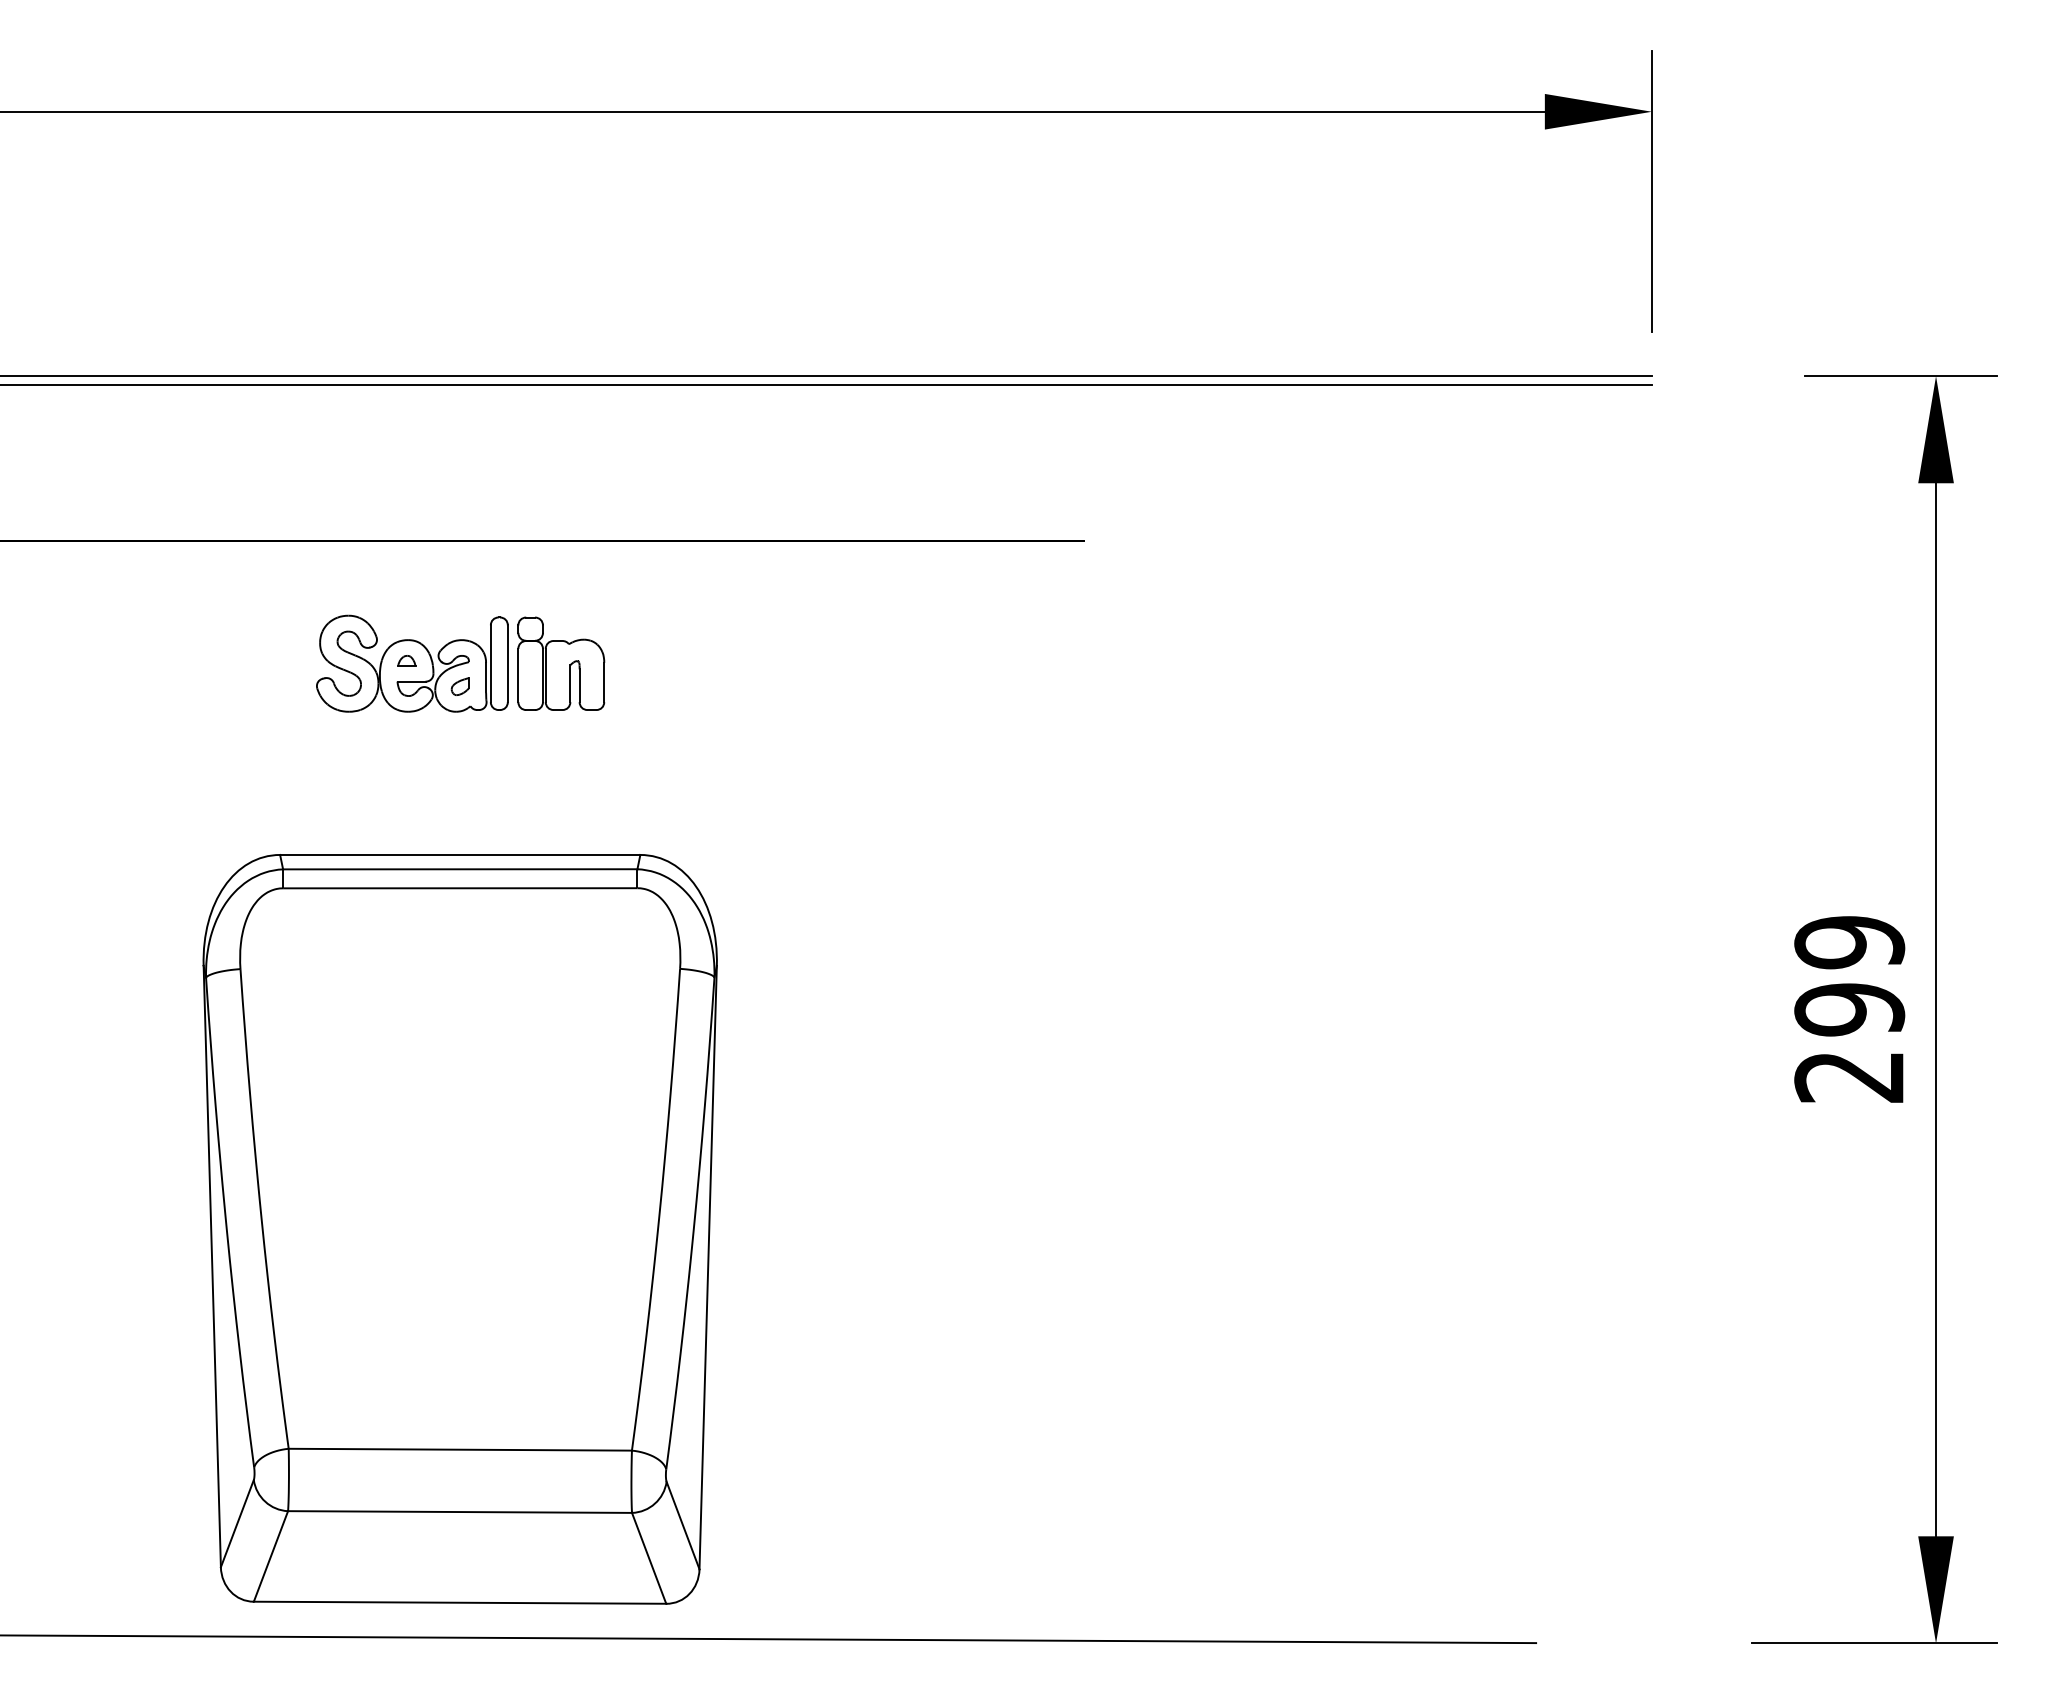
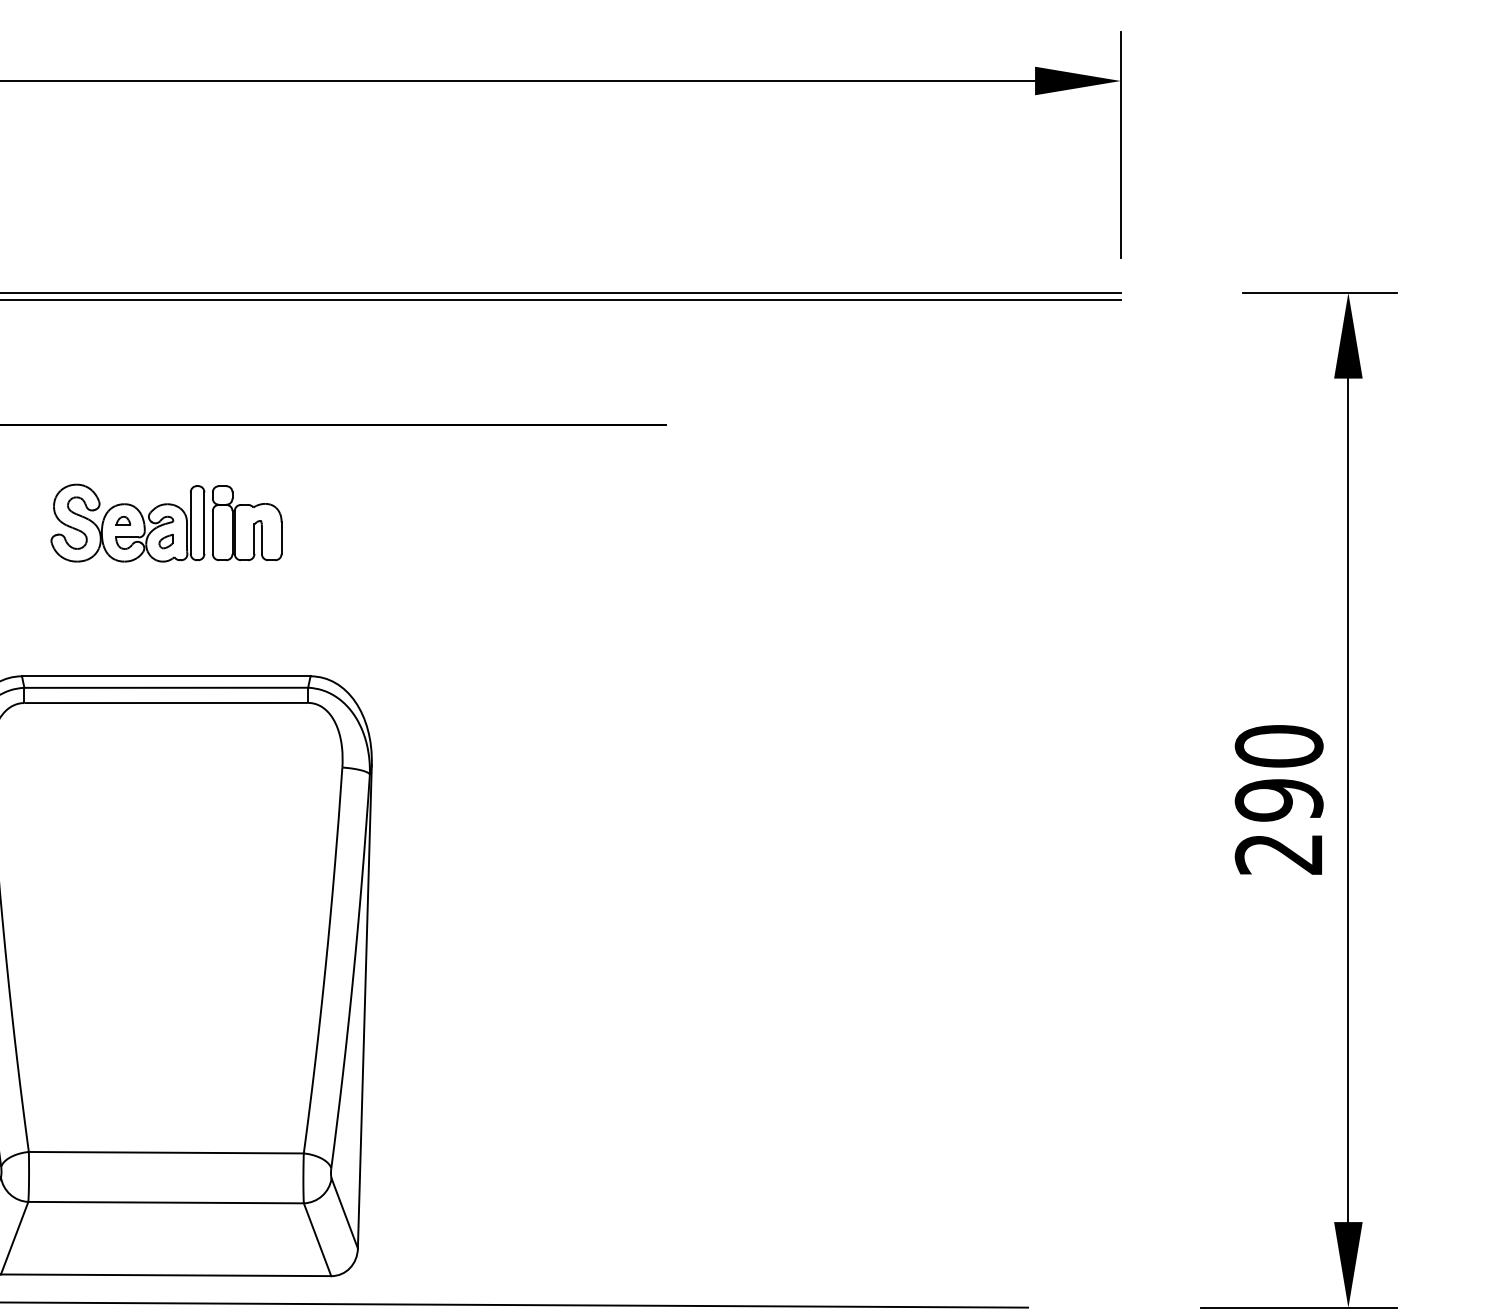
text: (1849, 942) -> (1279, 746), 299 -> 290

